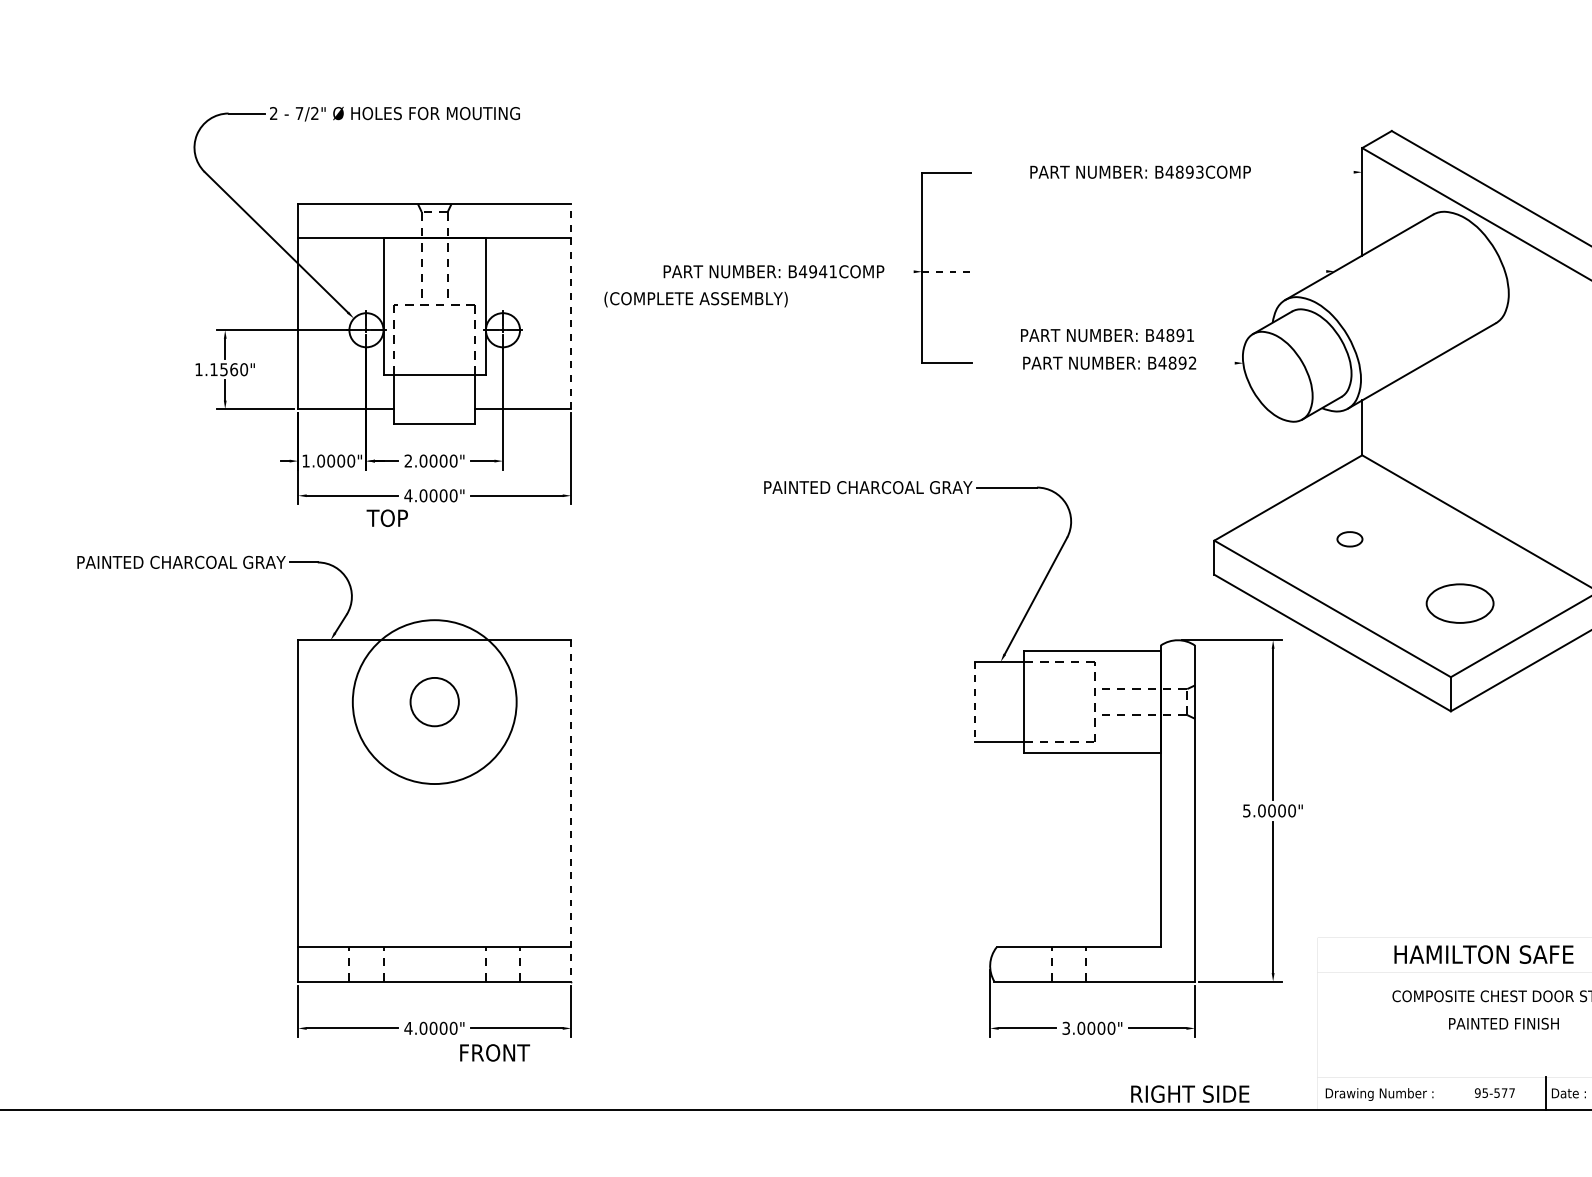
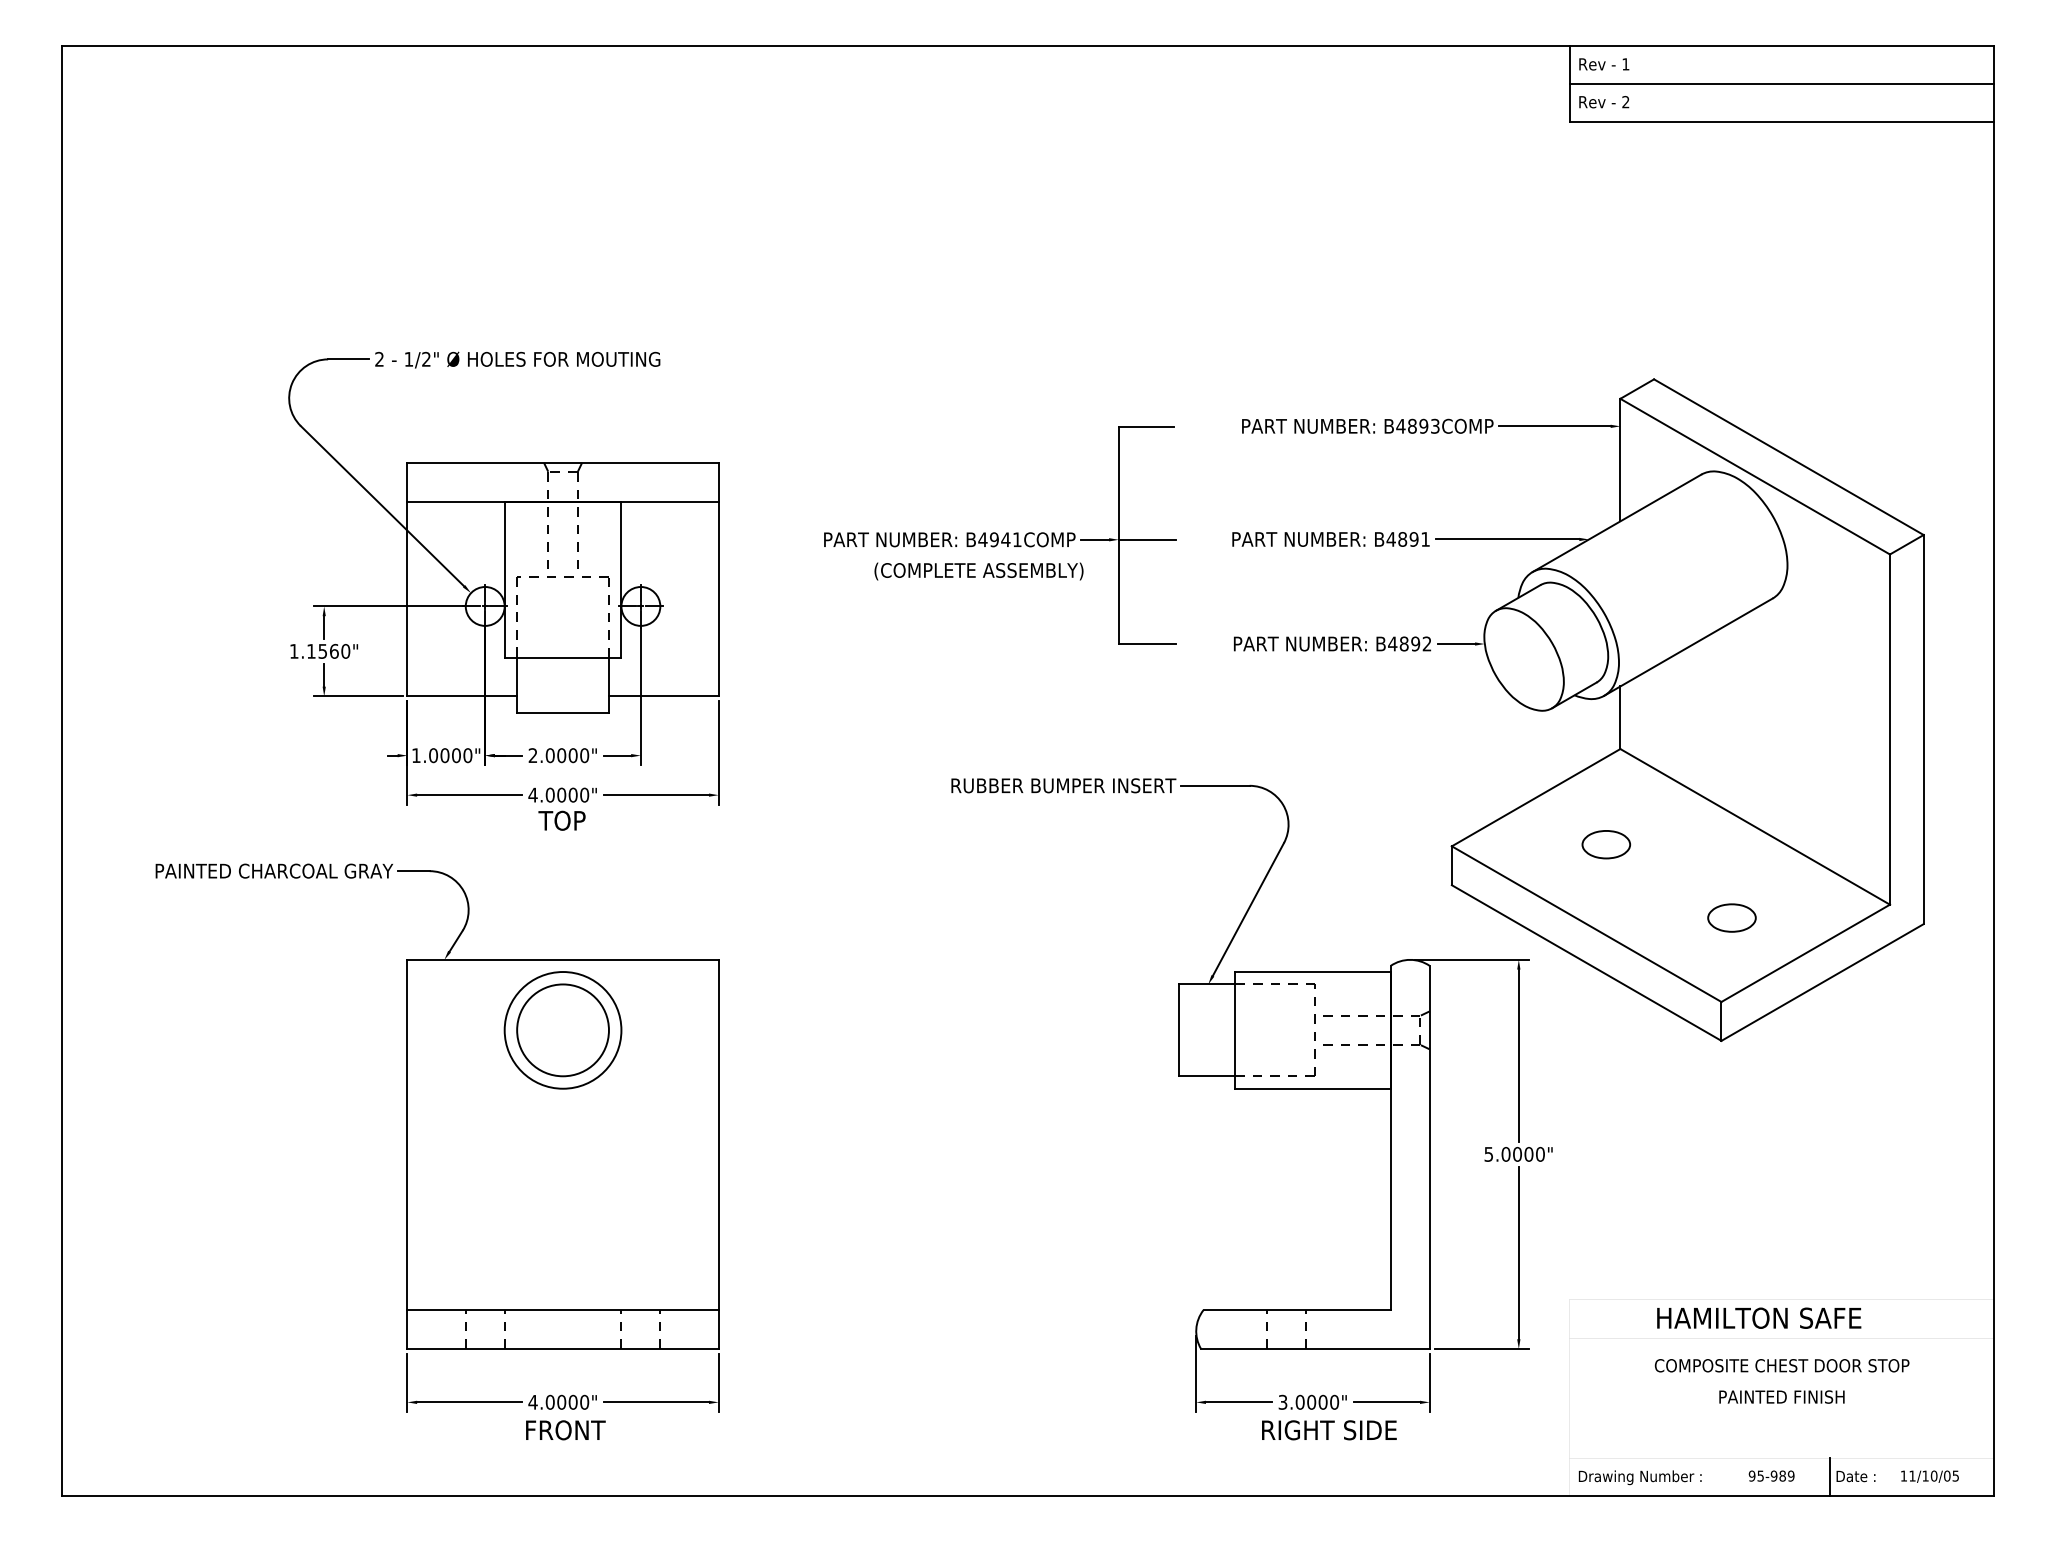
text: (299, 113) -> (408, 359), 7/2" -> 1/2"
line: (1304, 172) -> (1554, 426), added
line: (901, 271) -> (1095, 539), added
line: (947, 271) -> (1147, 539), dashed -> solid
line: (1263, 271) -> (1507, 539), added
text: (695, 299) -> (978, 571), moved
line: (571, 306) -> (718, 579), dashed -> solid
text: (1107, 335) -> (1330, 539), moved
line: (1218, 363) -> (1456, 644), added
text: (868, 487) -> (1057, 785), PAINTED CHARCOAL GRAY -> RUBBER BUMPER INSERT
text: (386, 517) -> (561, 820), moved
part: (1350, 539) -> (1606, 844), size x1.67
part: (1459, 603) -> (1731, 917), size x0.62
circle: (434, 702) -> (562, 1030), size x0.62
circle: (434, 702) -> (562, 1030), size x1.67
line: (975, 702) -> (1179, 1030), dashed -> solid
line: (571, 810) -> (718, 1154), dashed -> solid
text: (494, 1053) -> (565, 1430), moved
text: (1504, 1092) -> (1782, 1475), 95-577 -> 95-989
text: (1190, 1094) -> (1329, 1430), moved

